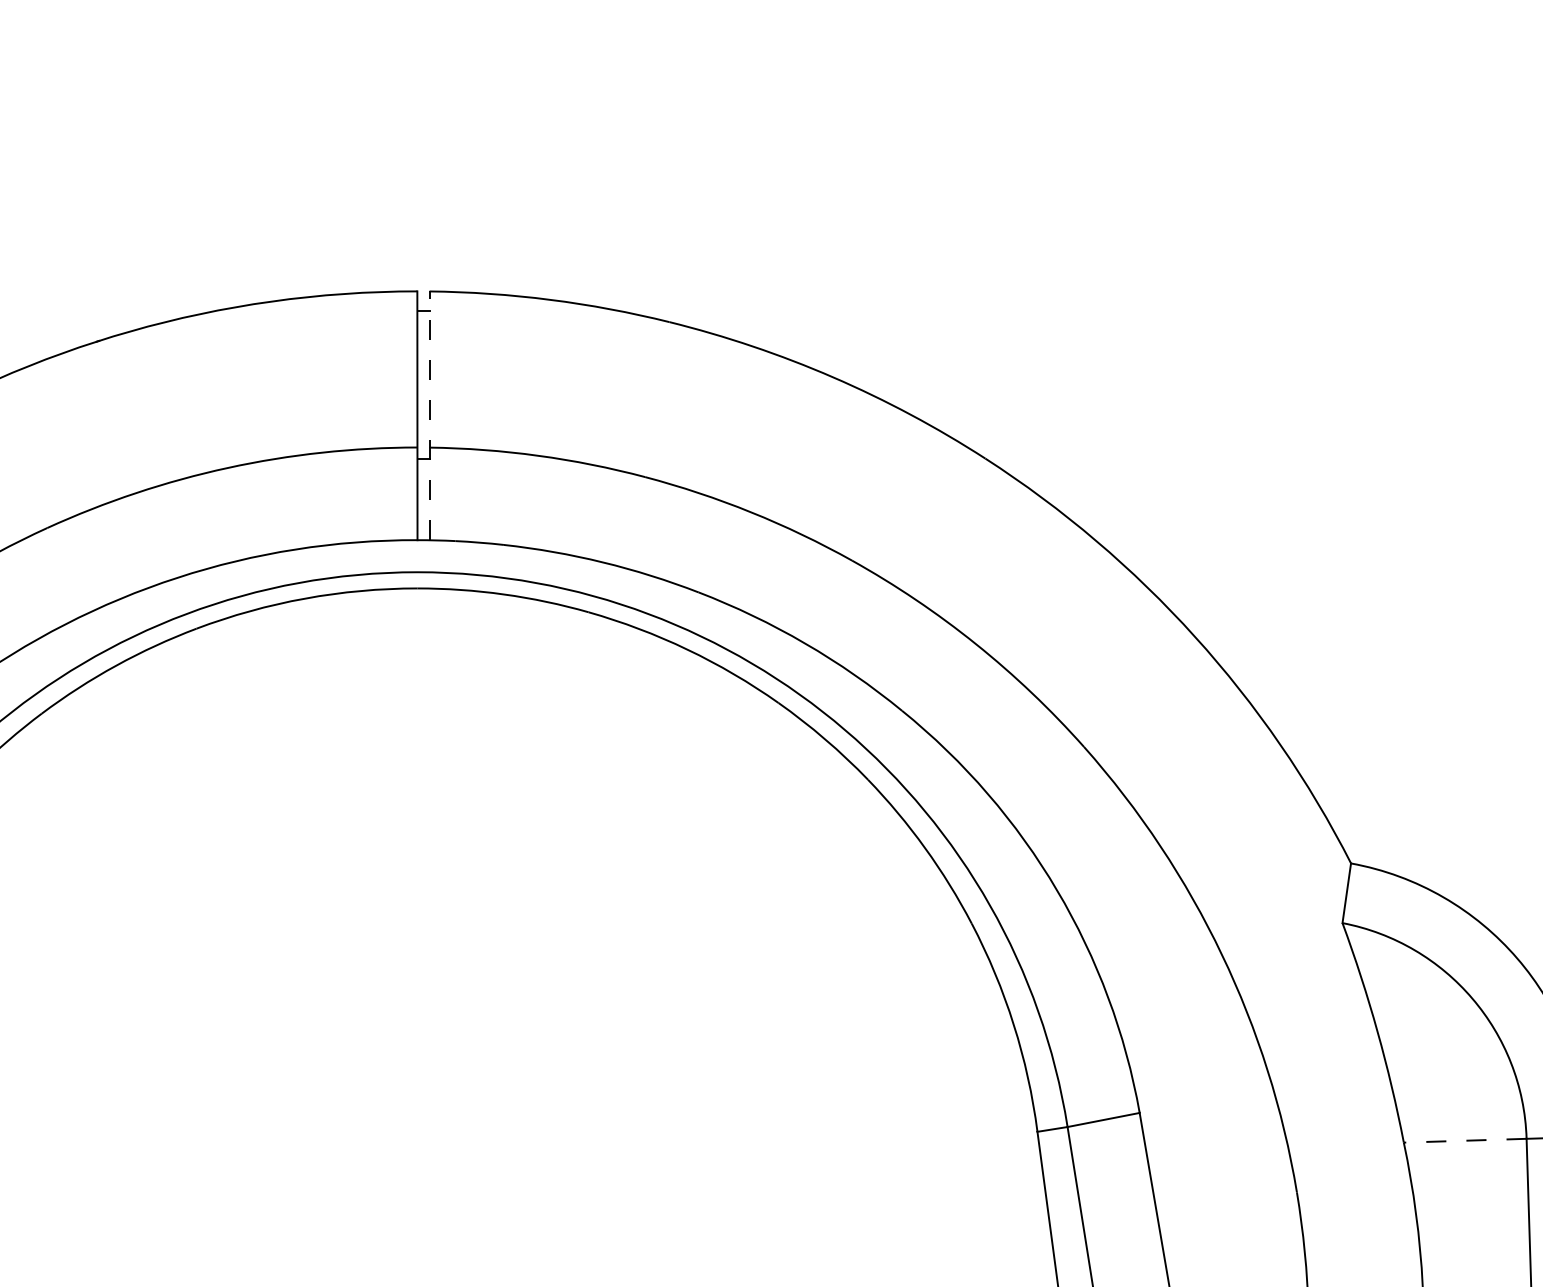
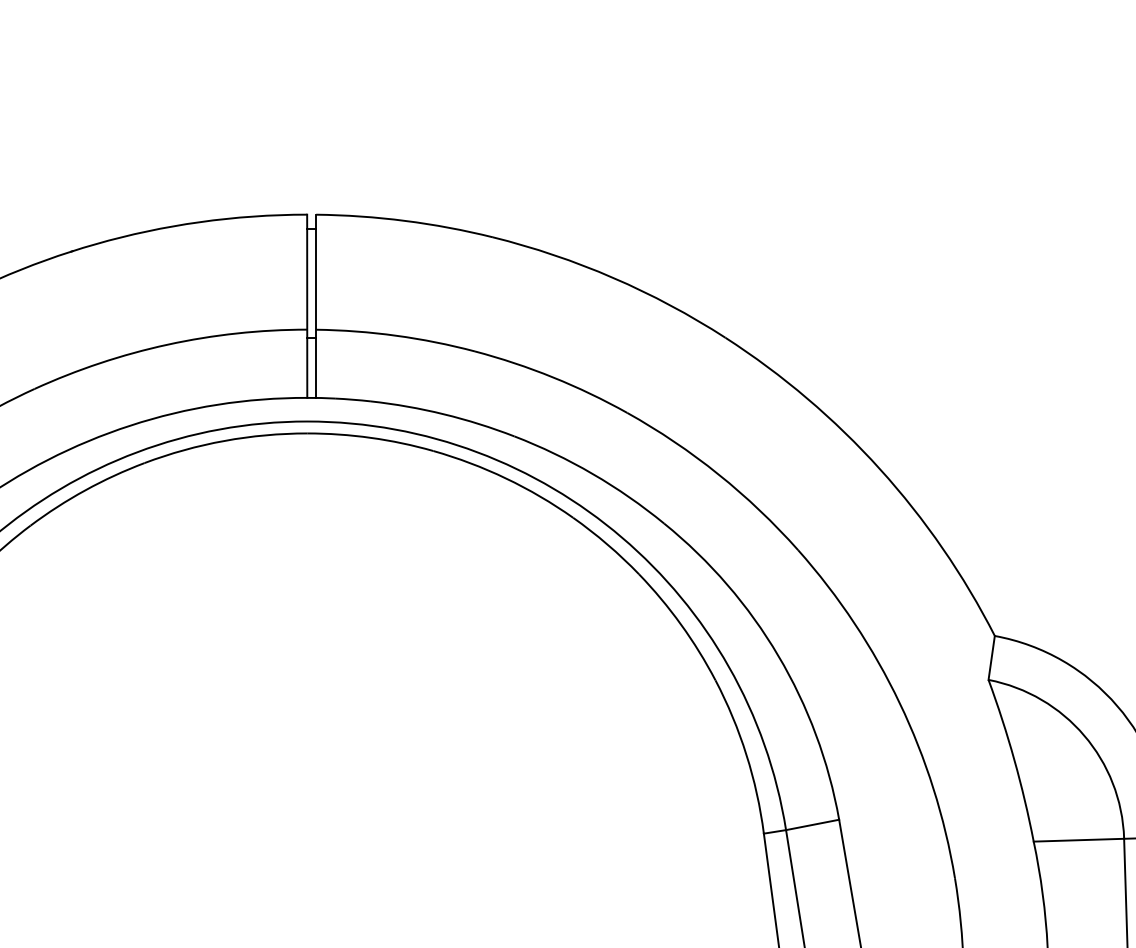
line: (429, 415) -> (316, 306), dashed -> solid
line: (1464, 1140) -> (1078, 840), dashed -> solid

